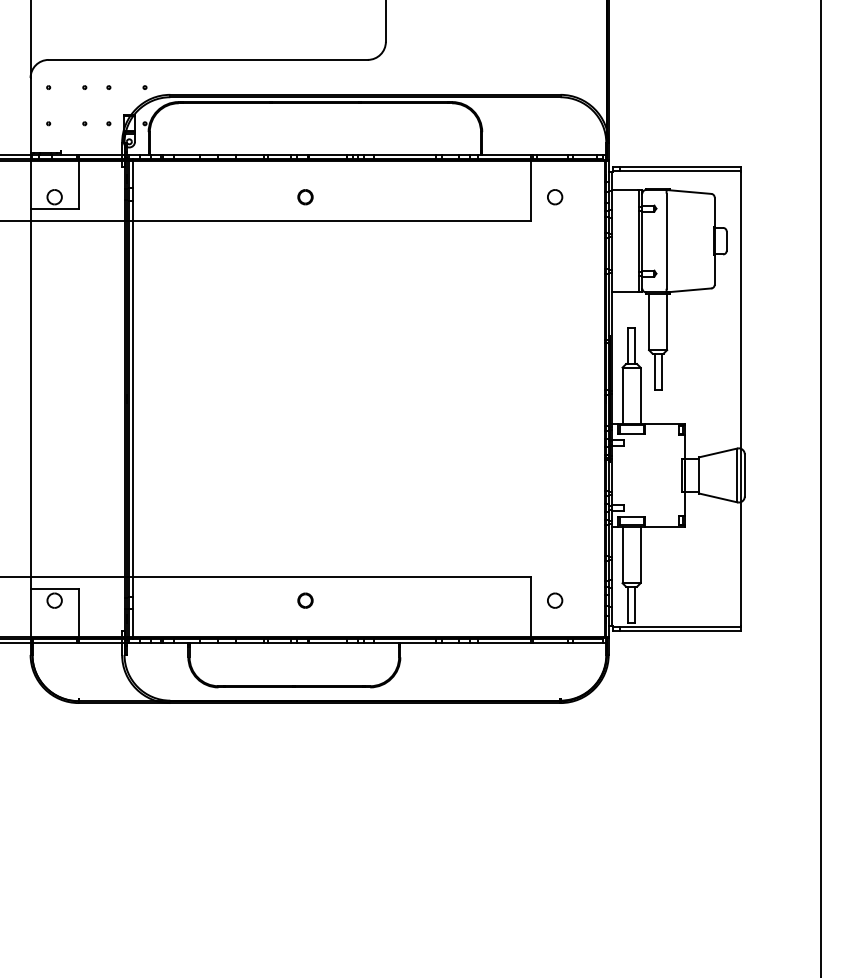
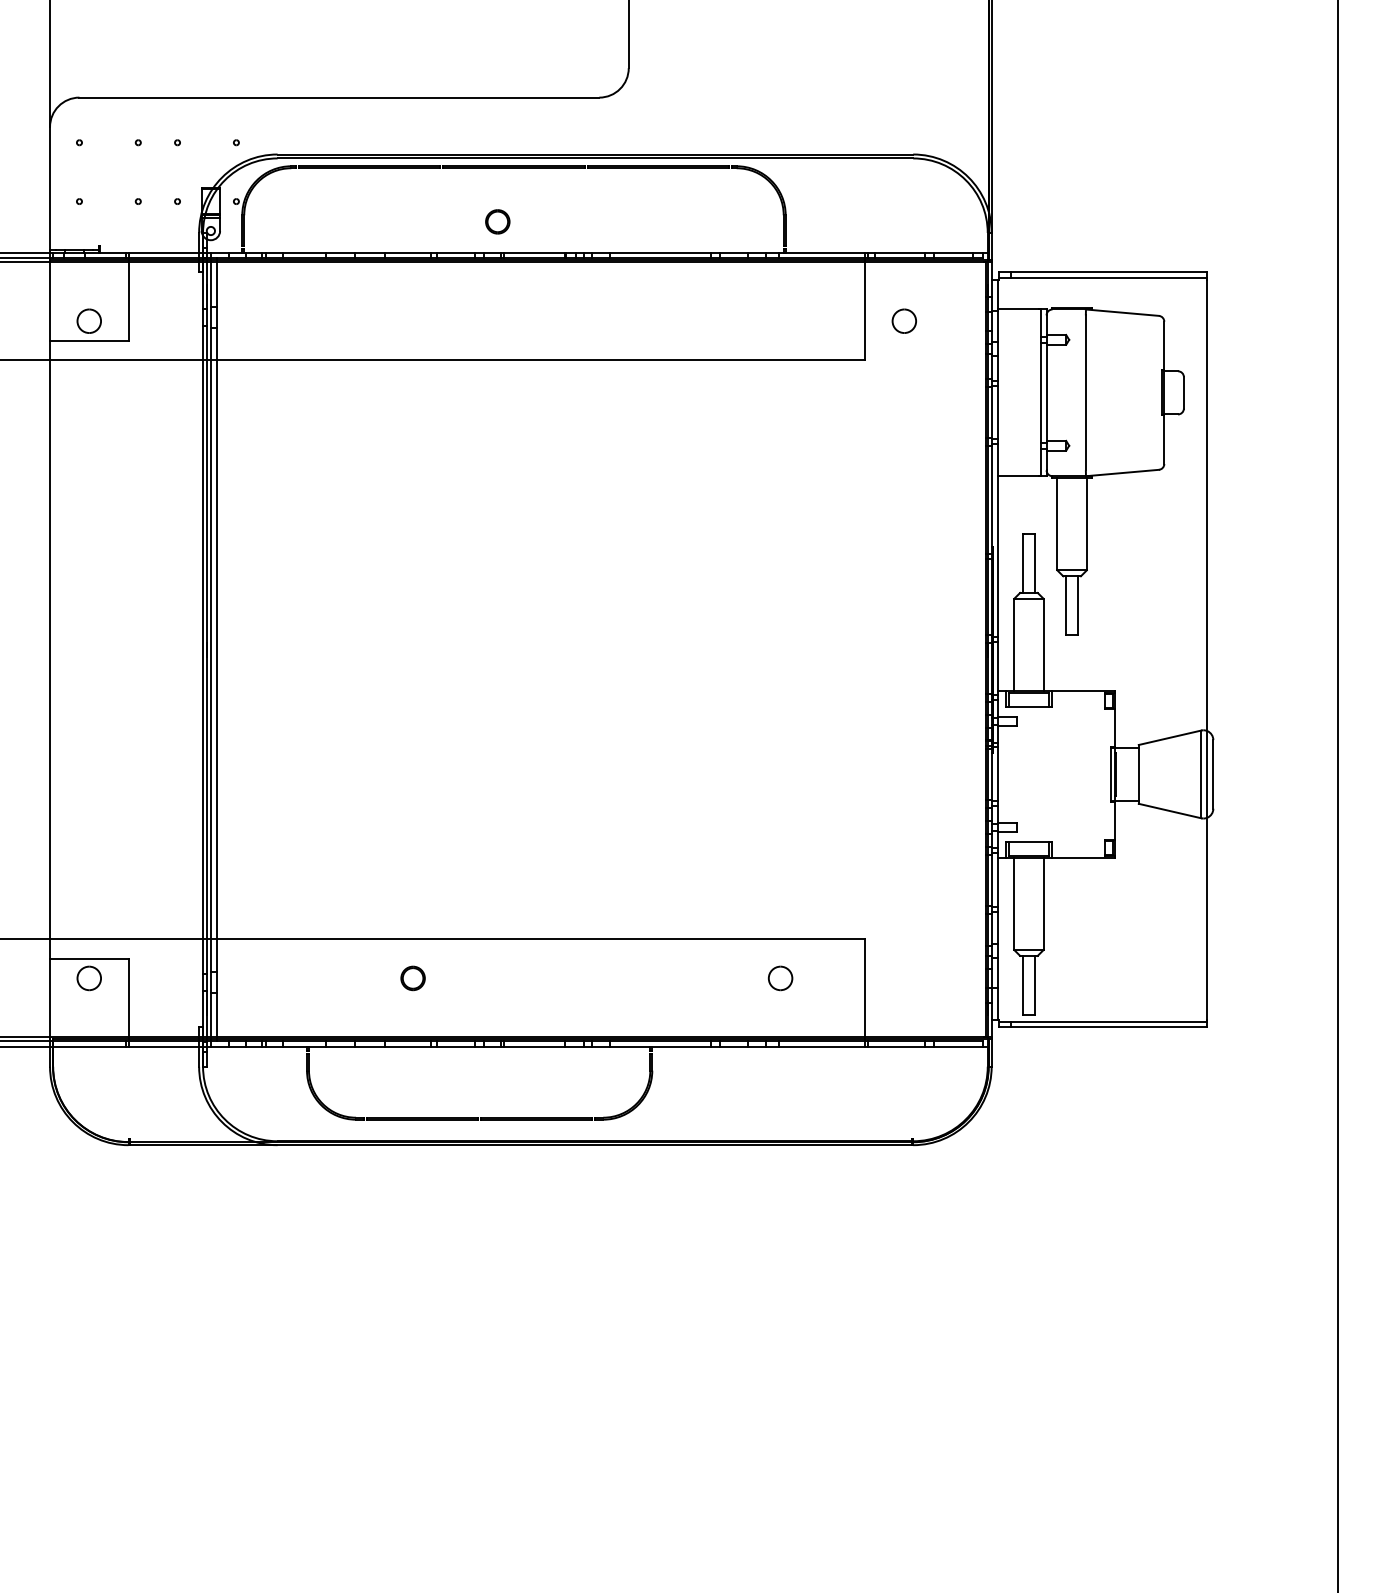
part: (305, 197) -> (497, 222), moved
part: (305, 600) -> (413, 978), moved
part: (555, 600) -> (781, 978), moved

